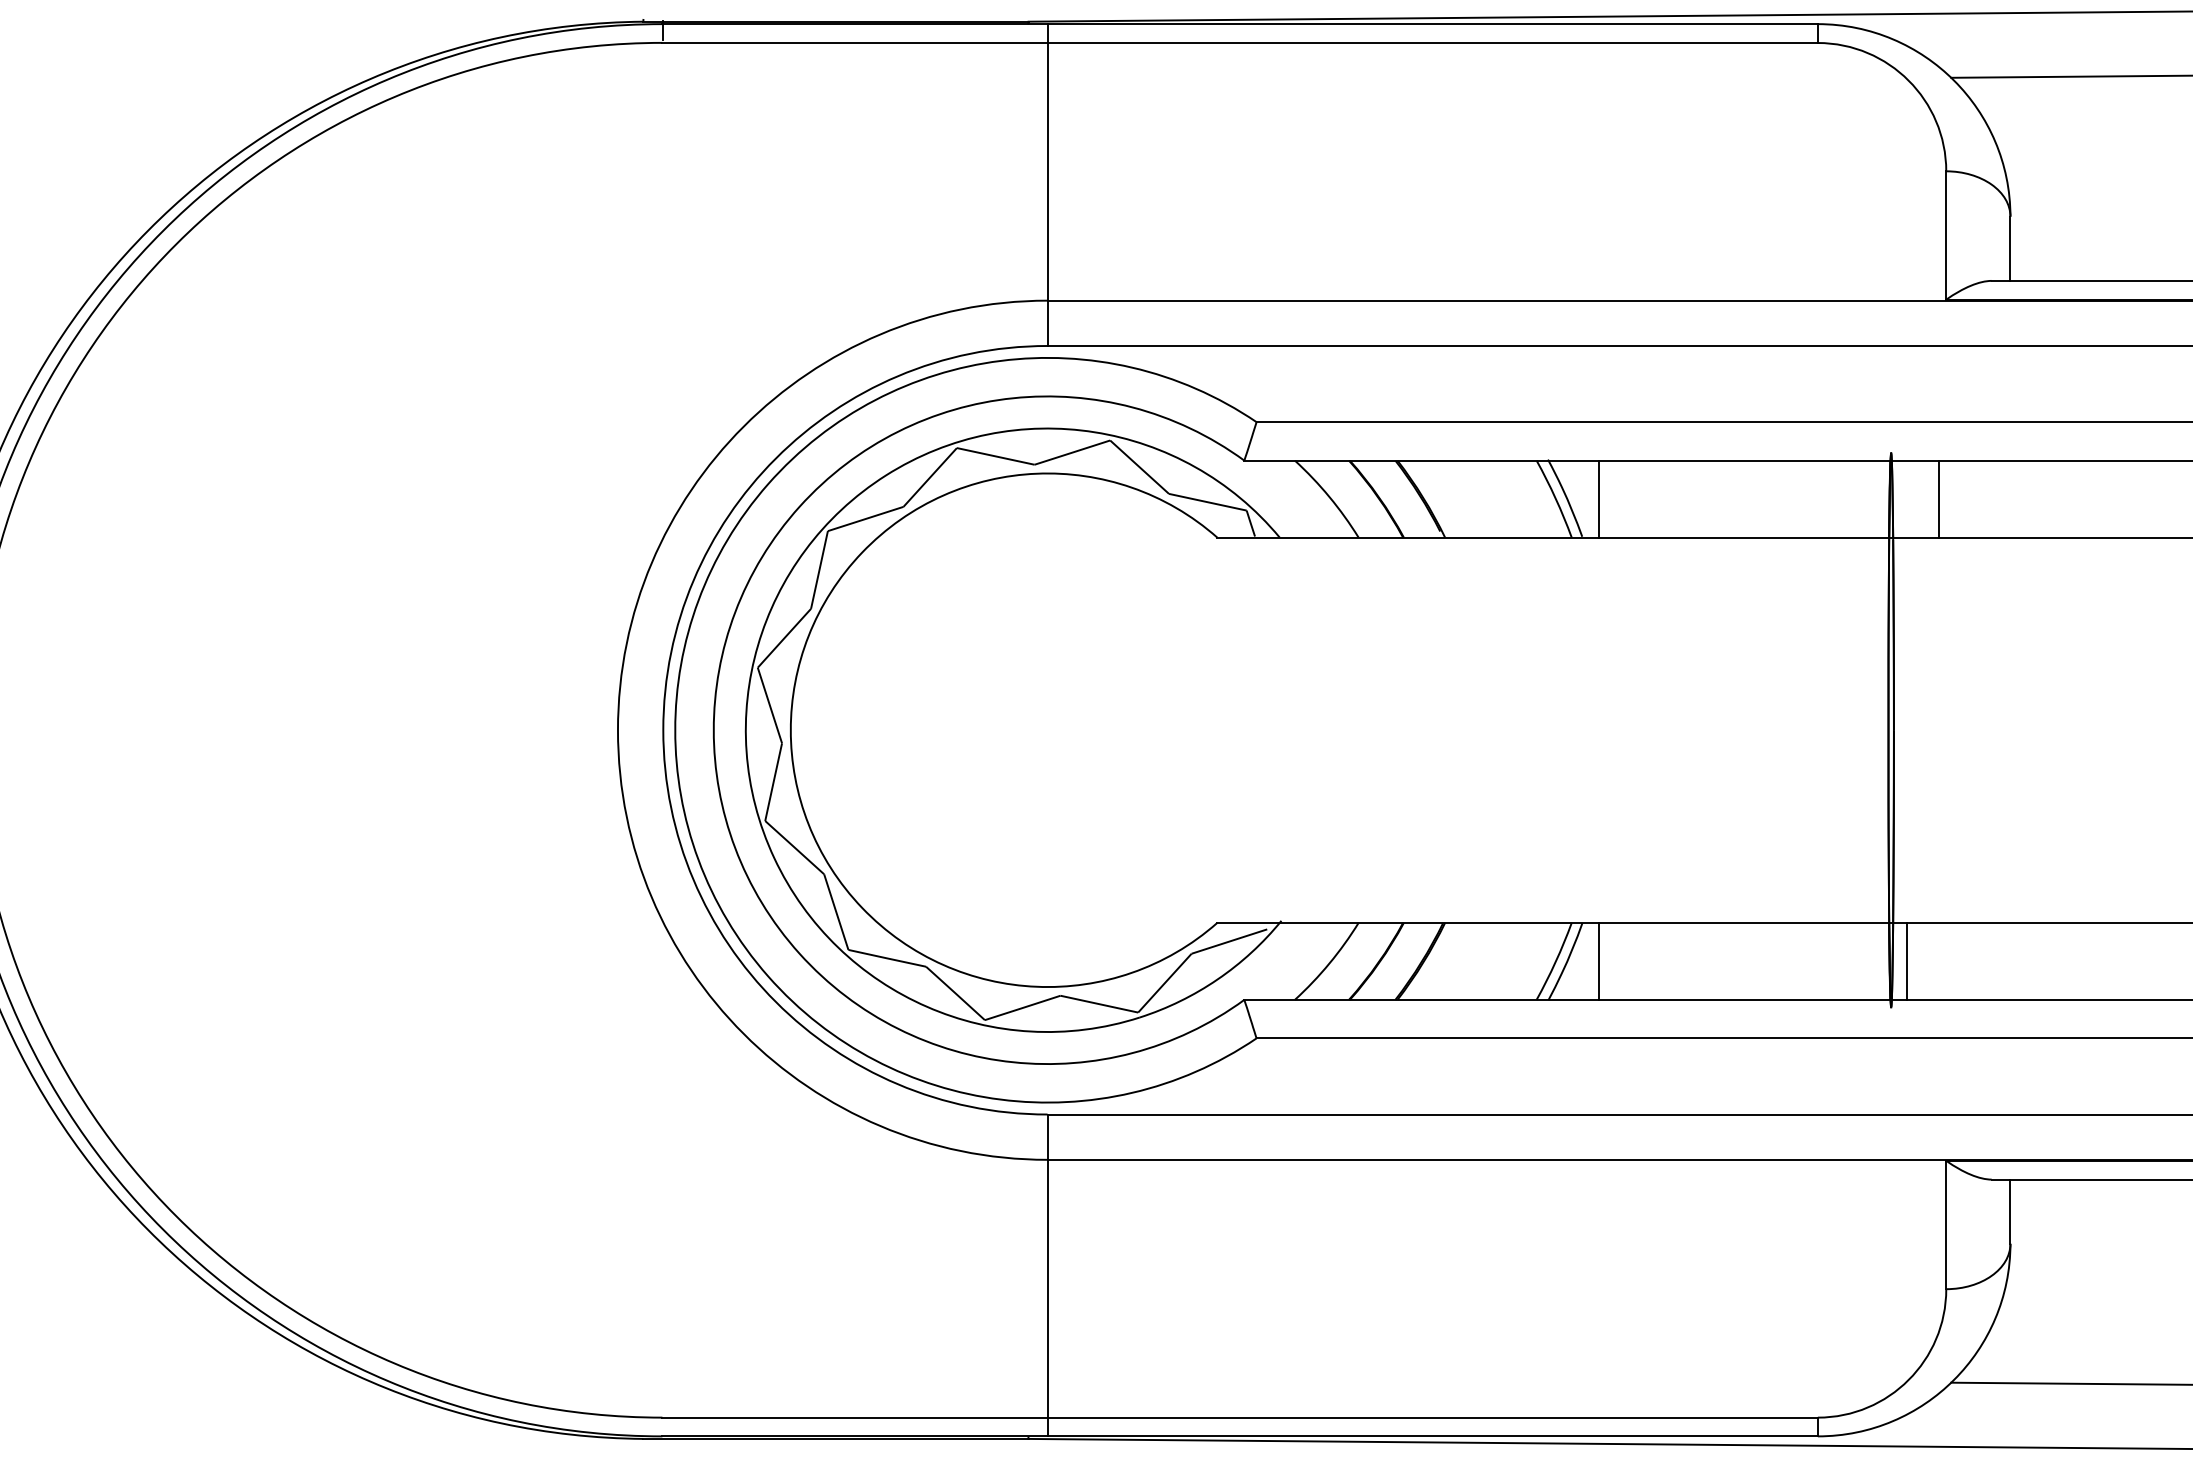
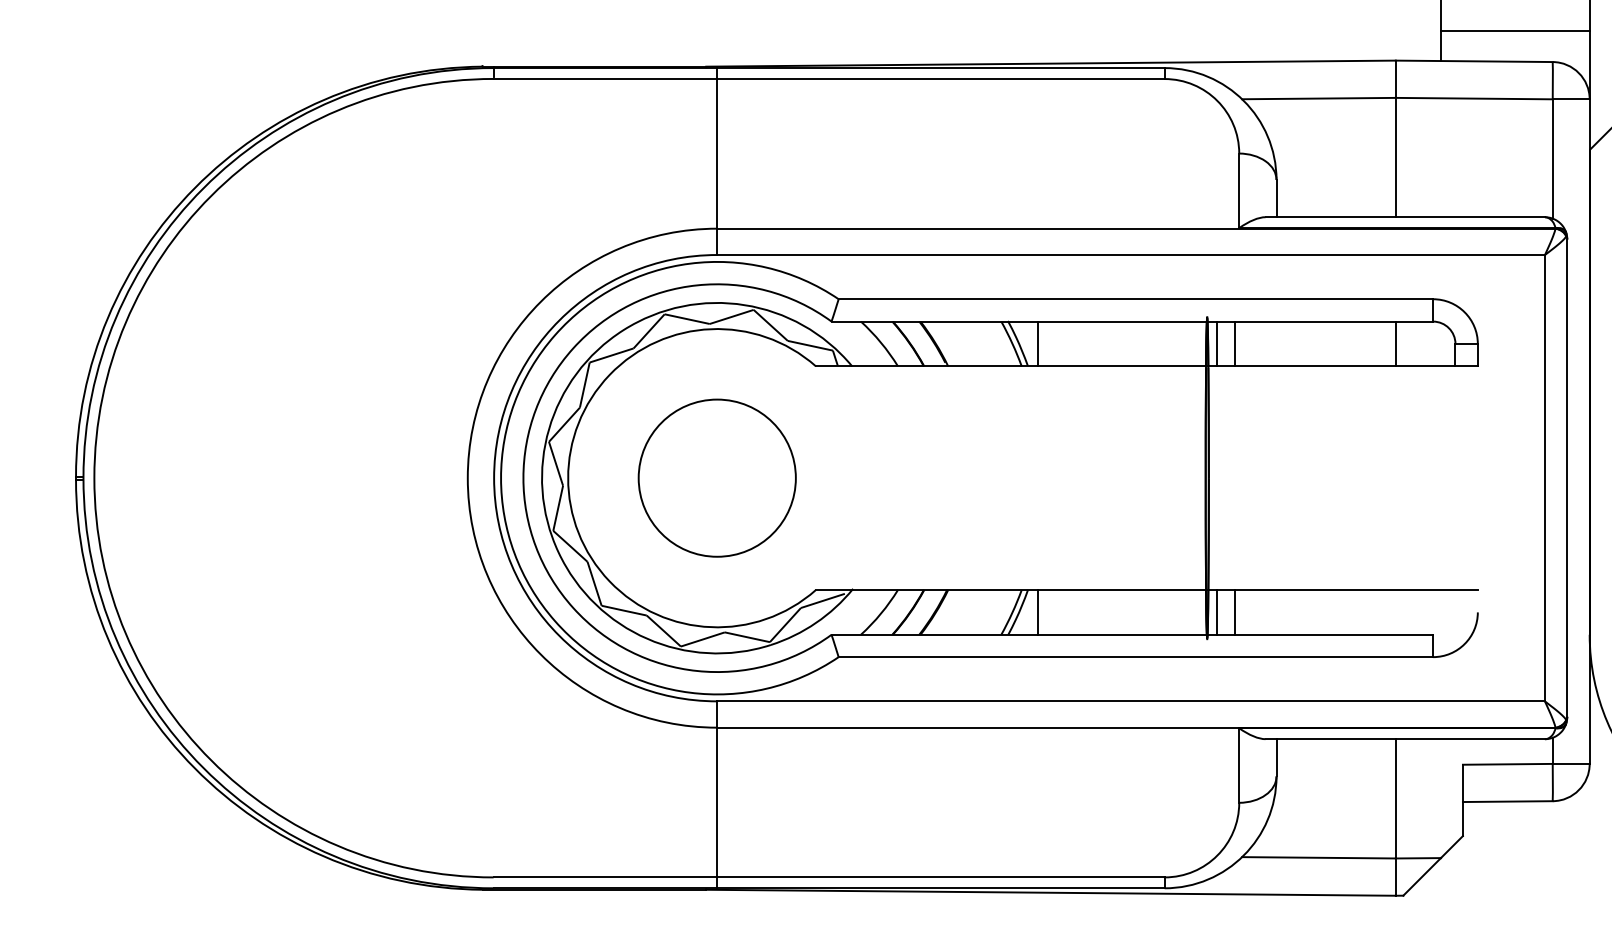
line: (1907, 498) -> (1216, 343), added
circle: (1046, 729) -> (716, 477), added
line: (1939, 961) -> (1235, 612), added

